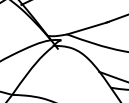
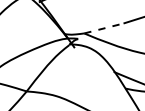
line: (88, 28) -> (105, 28), solid -> dashed

